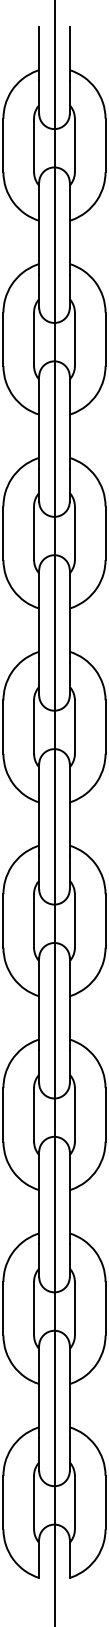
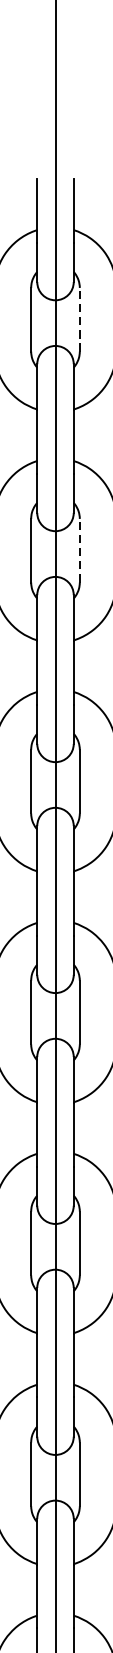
line: (74, 145) -> (79, 319), solid -> dashed
line: (74, 339) -> (79, 550), solid -> dashed

